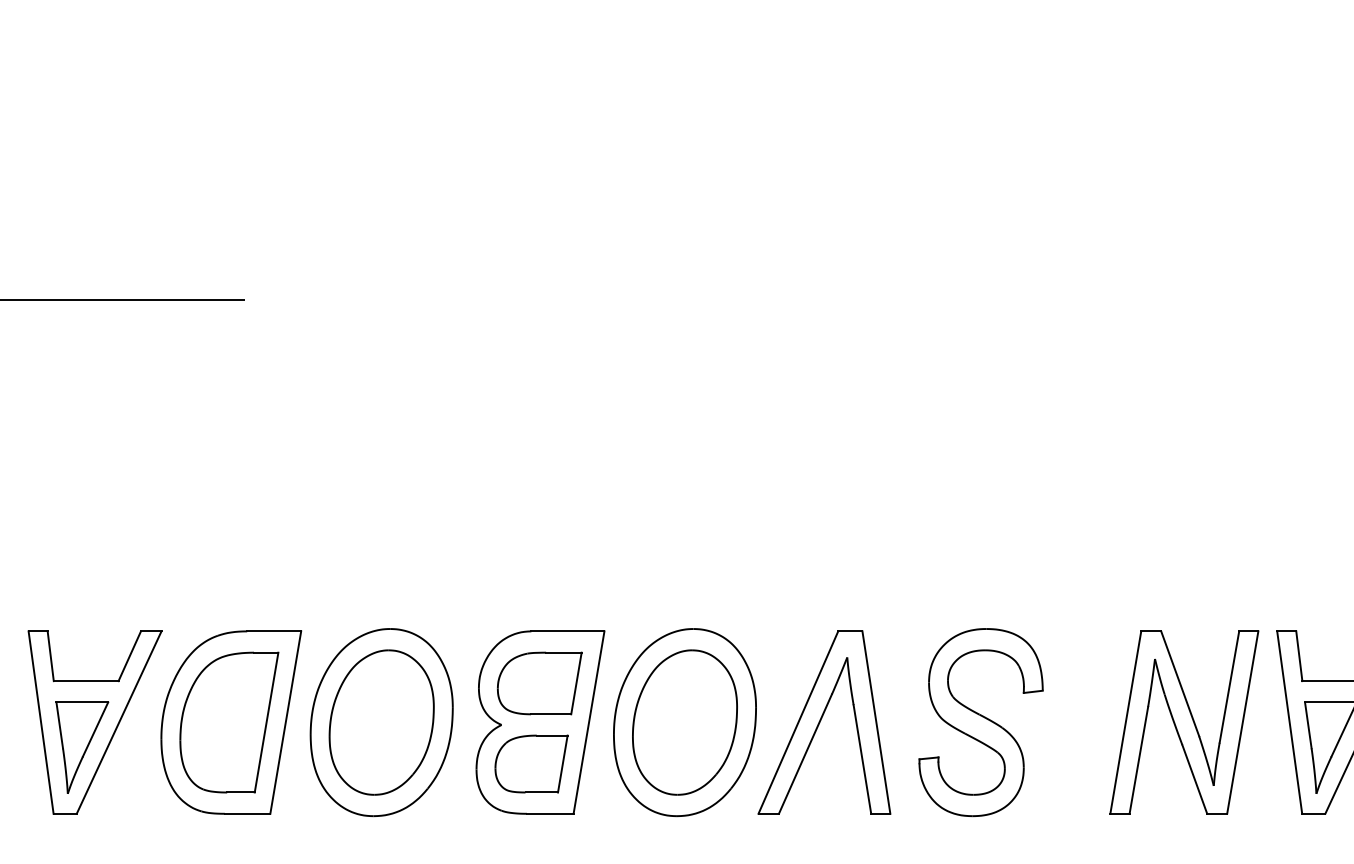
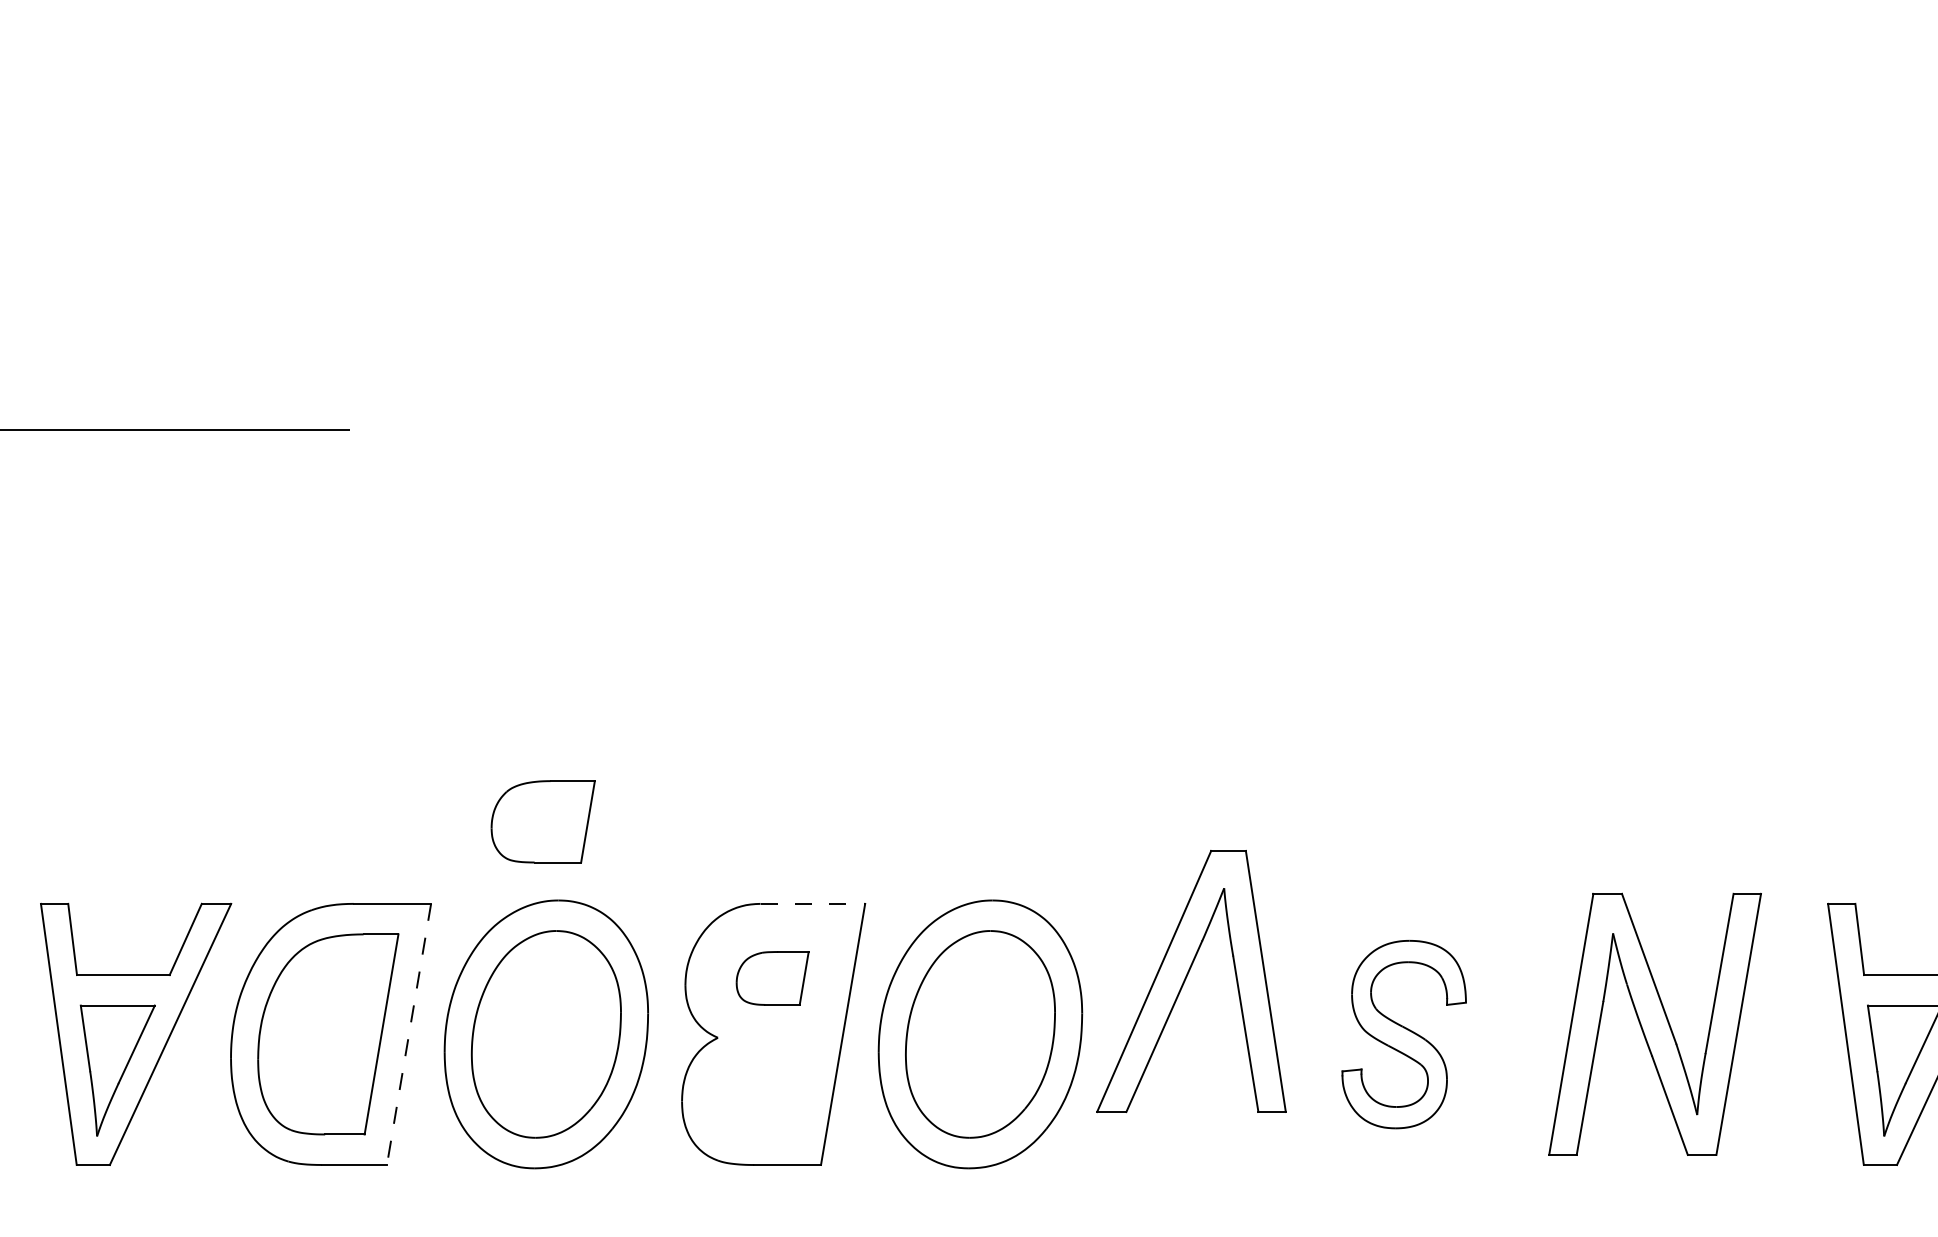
line: (567, 631) -> (812, 904), solid -> dashed
part: (539, 683) -> (772, 978), size x0.6
line: (285, 722) -> (408, 1034), solid -> dashed
part: (824, 722) -> (1191, 981), moved
part: (980, 722) -> (1403, 1034), size x0.7
part: (1184, 722) -> (1655, 1024), moved
part: (531, 763) -> (543, 821), moved

